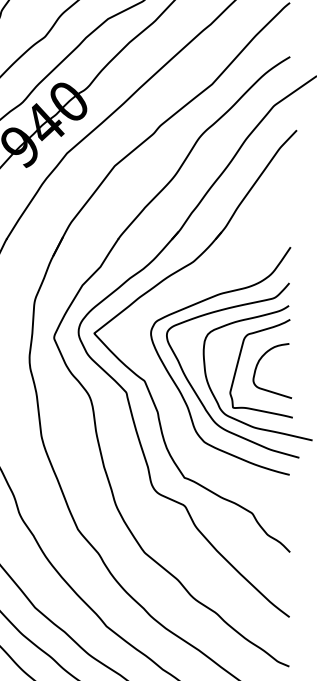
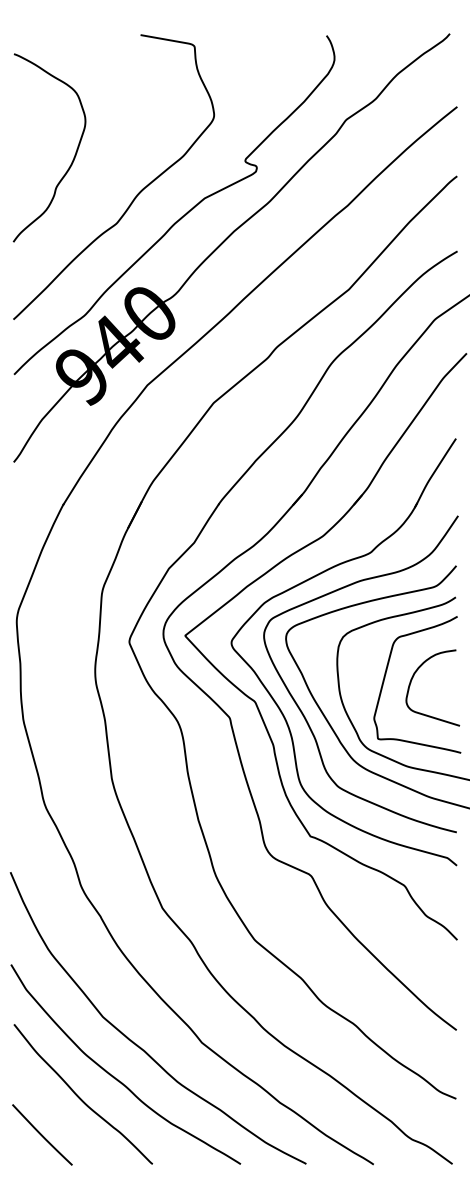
part: (182, 294) -> (307, 581), added

